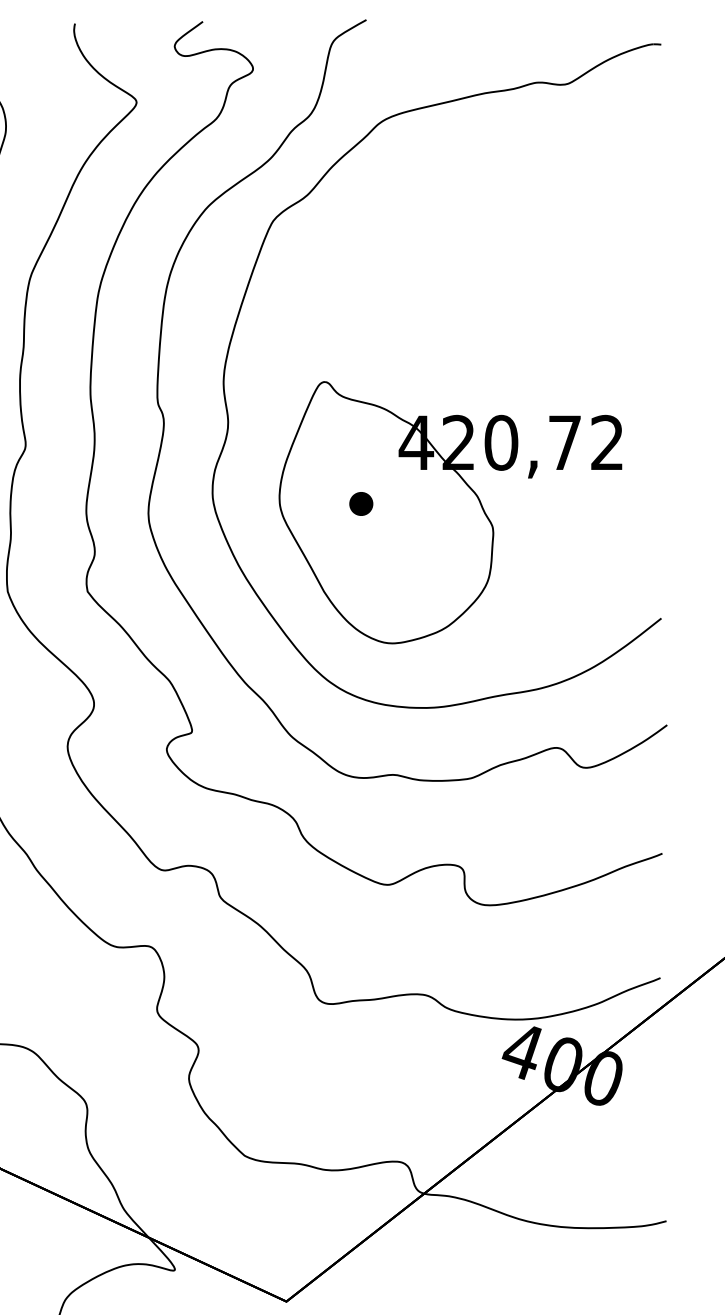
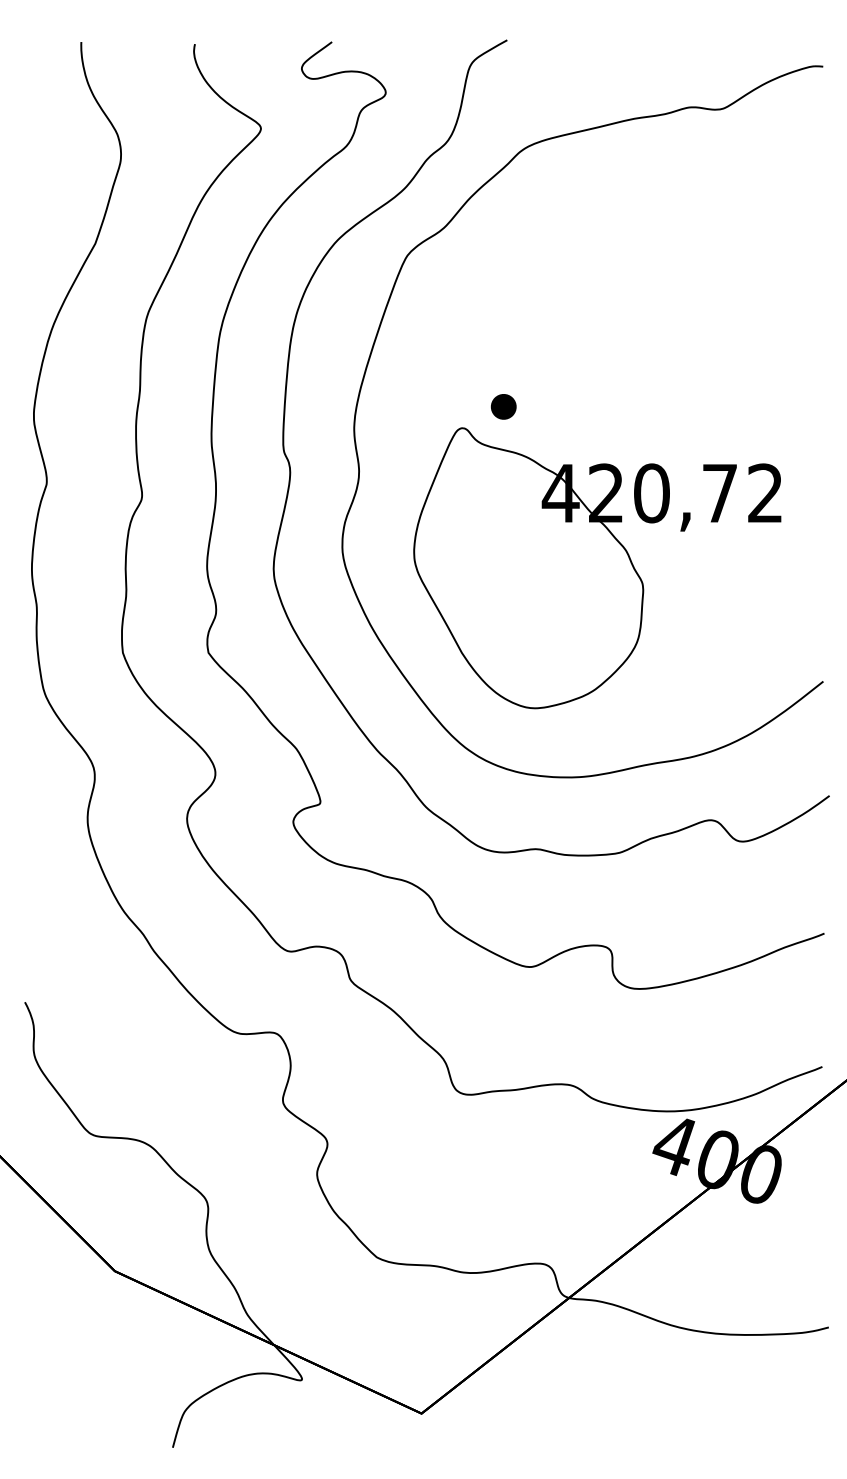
part: (361, 503) -> (503, 406), moved

